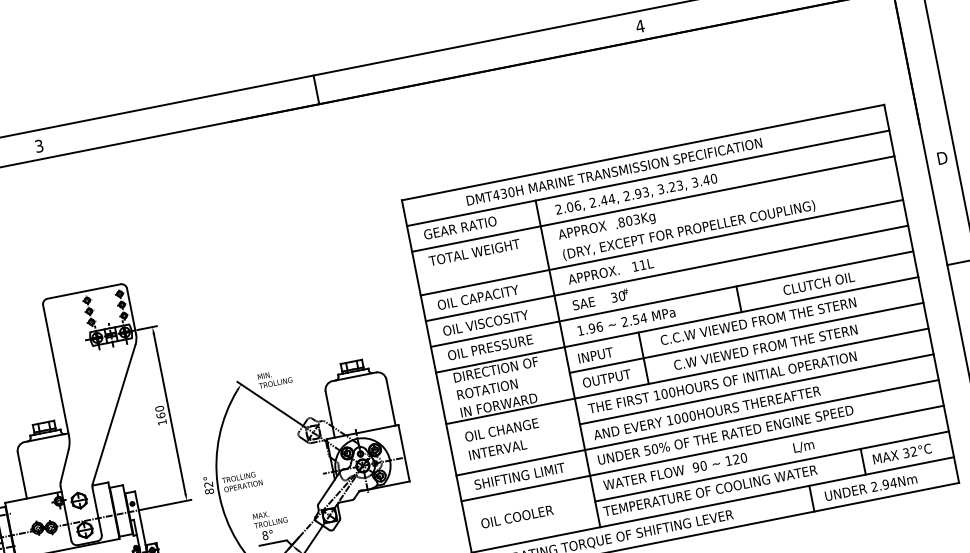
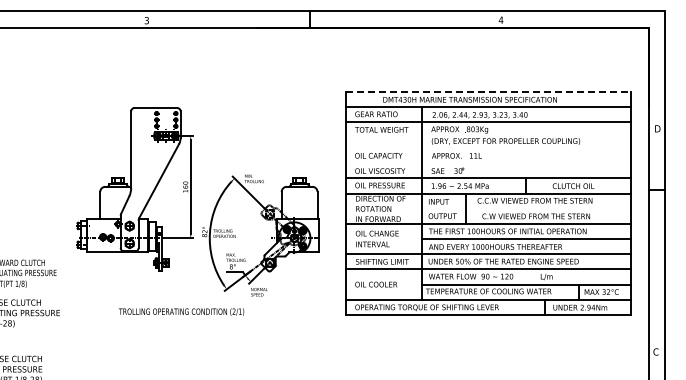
line: (644, 152) -> (489, 92), solid -> dashed
line: (661, 248) -> (488, 148), removed
line: (666, 273) -> (488, 163), removed
line: (746, 337) -> (526, 208), removed

